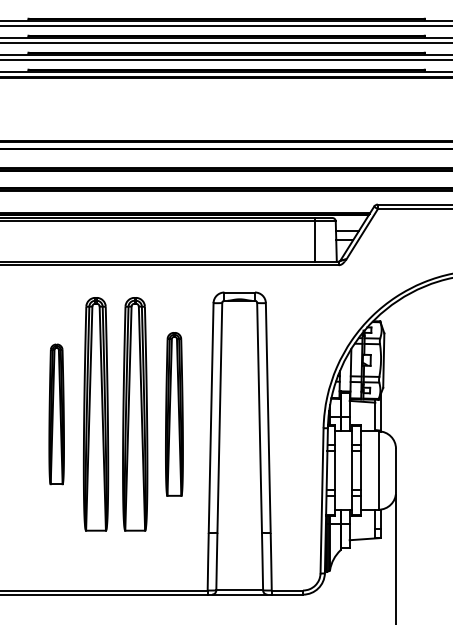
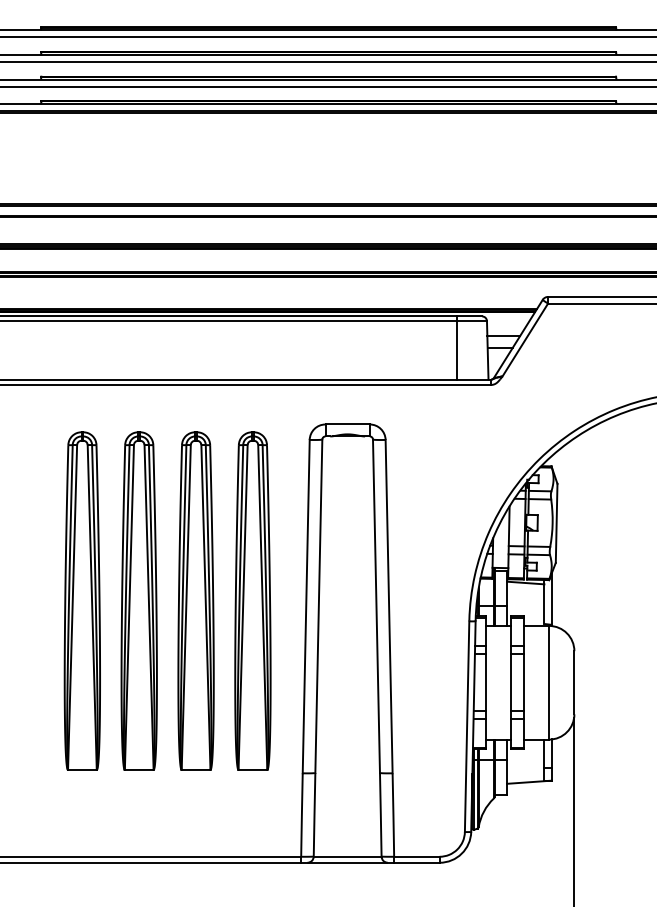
part: (56, 414) -> (81, 601), size x1.67
part: (174, 414) -> (253, 601), size x1.43

